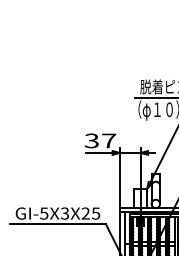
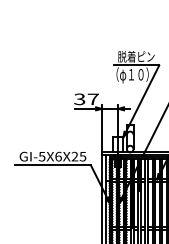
text: (64, 213) -> (58, 156), GI-5X3X25 -> GI-5X6X25

